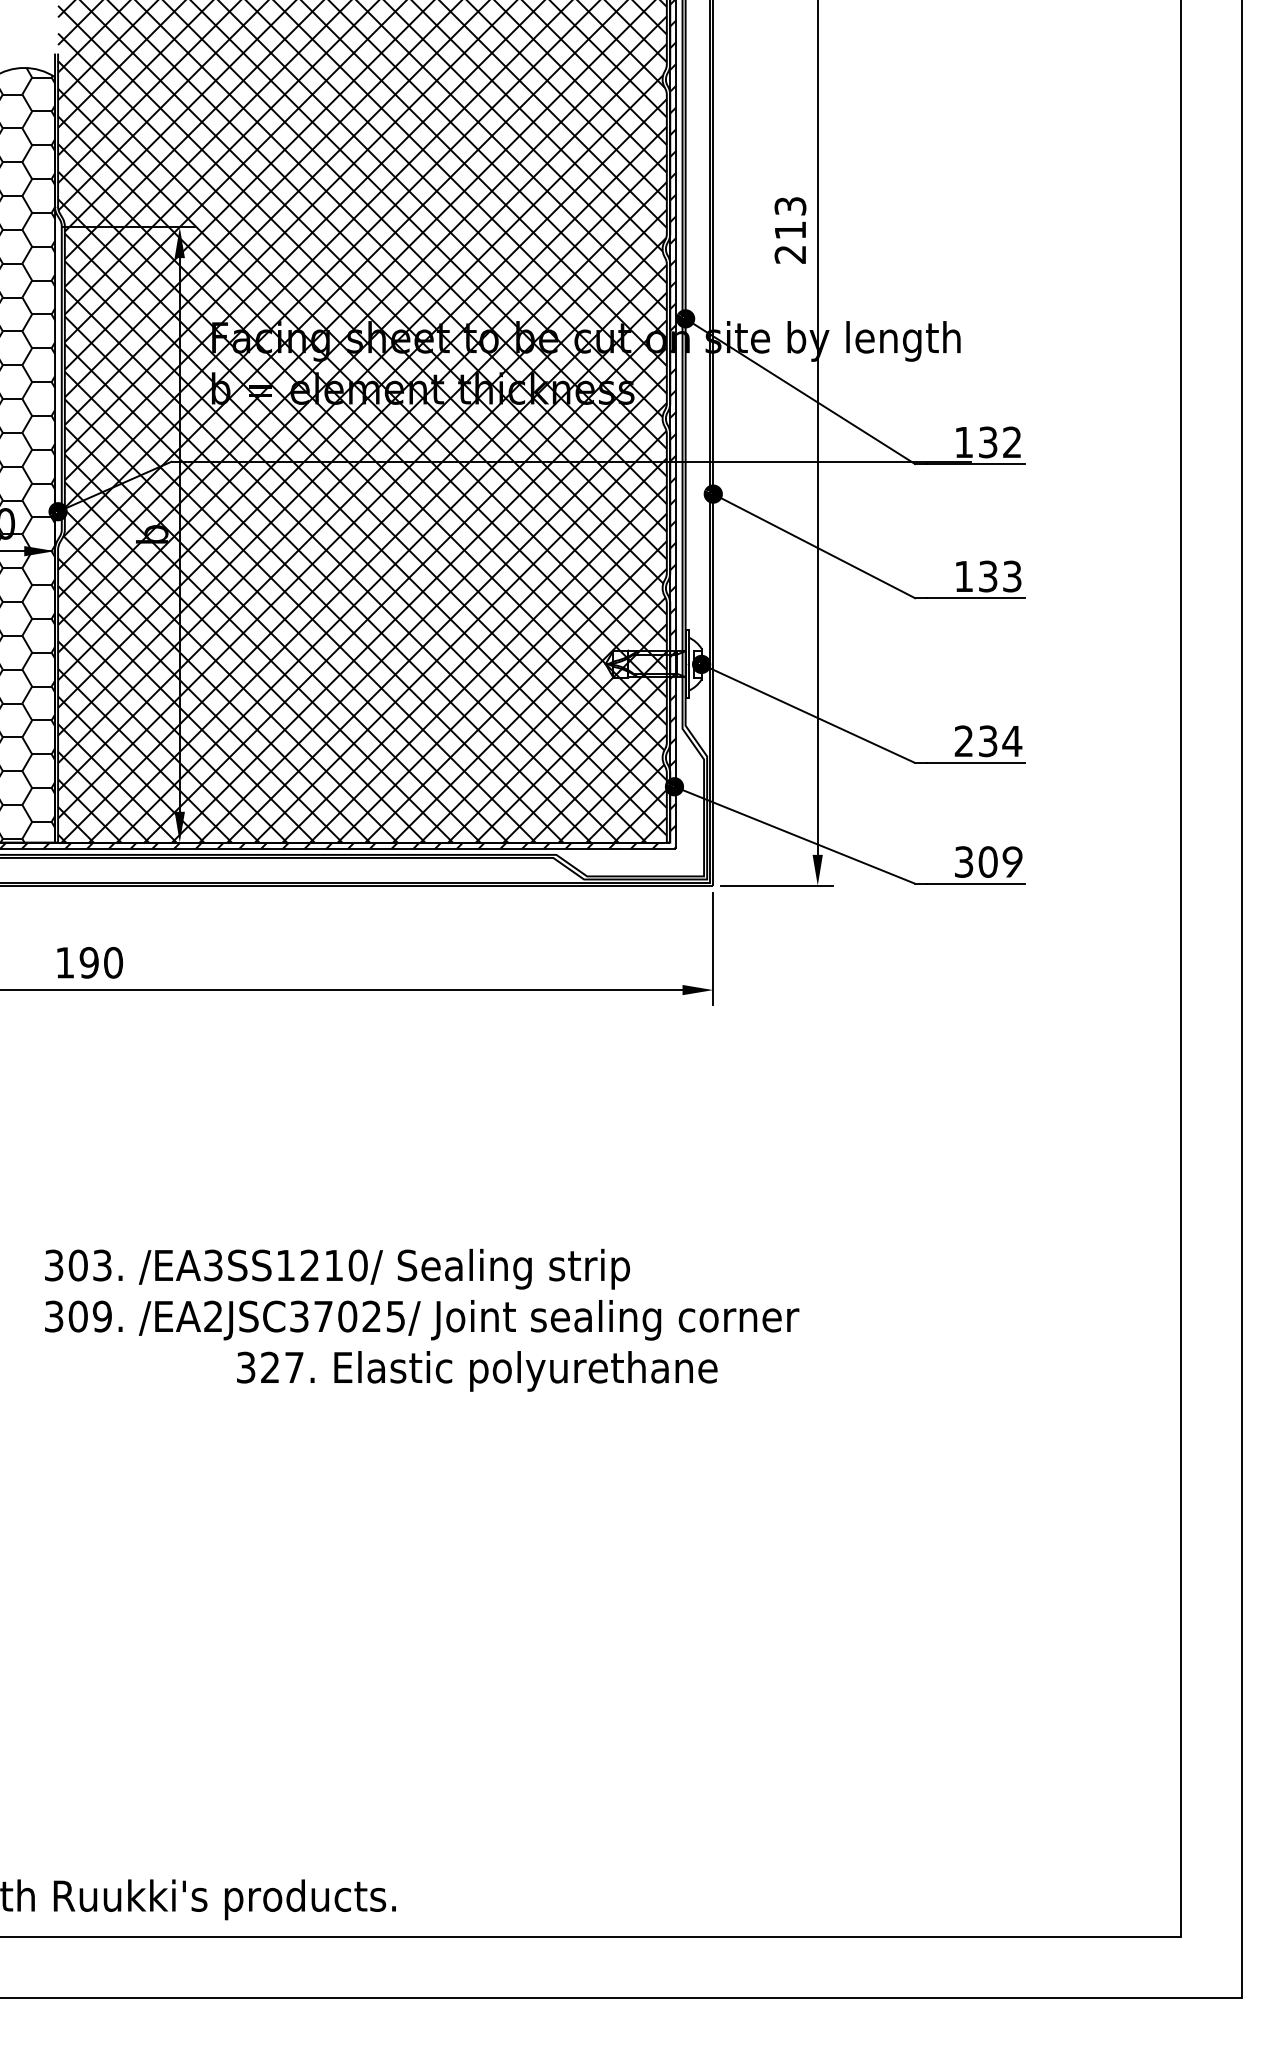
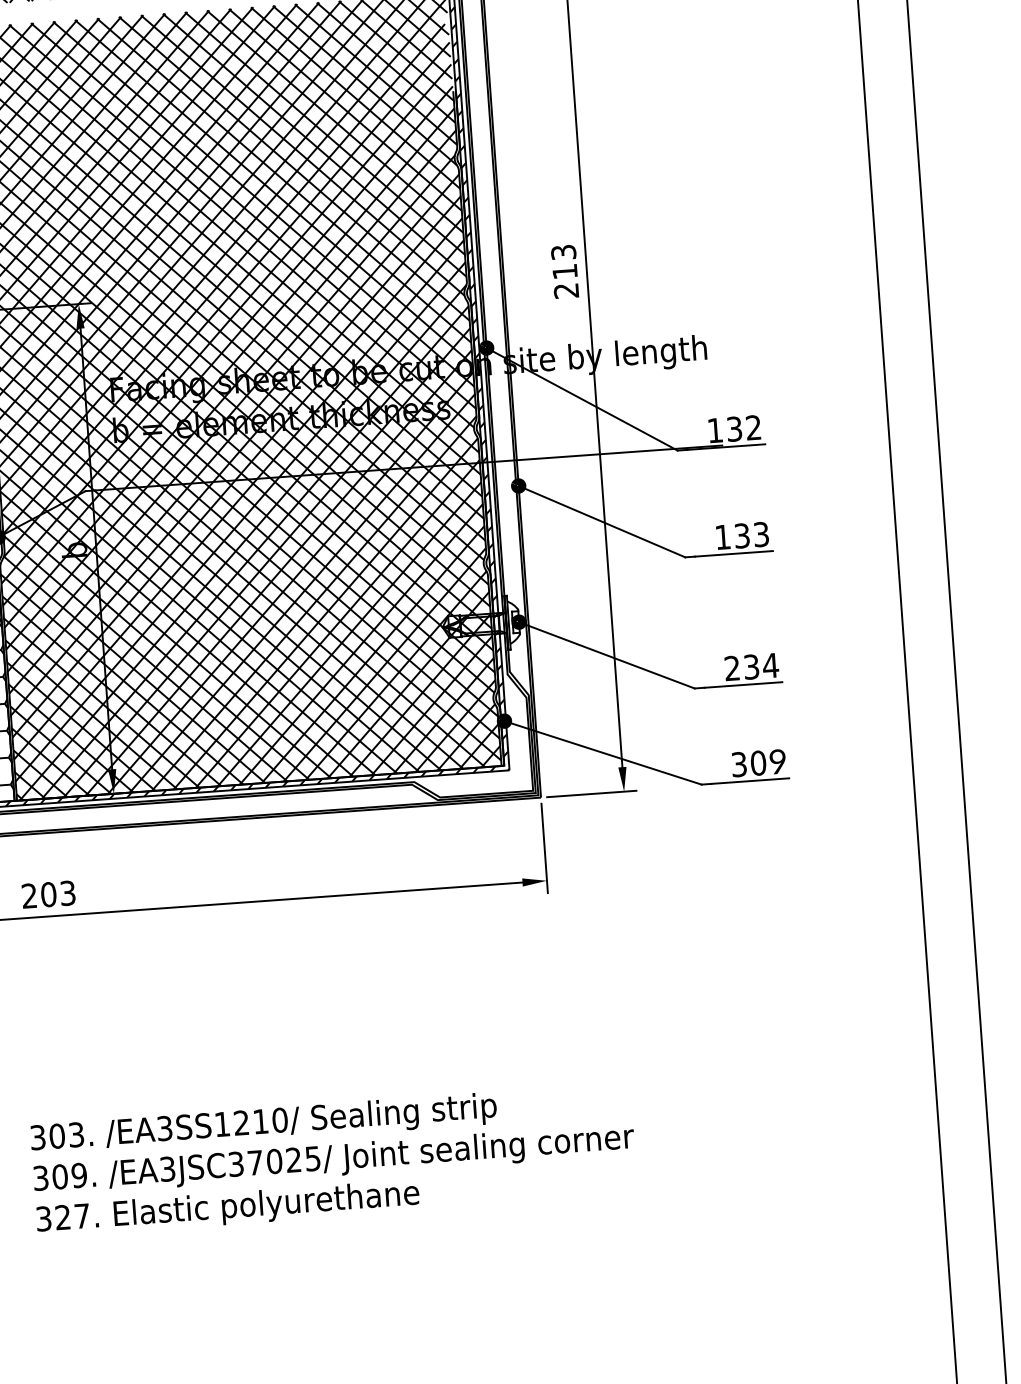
text: (89, 962) -> (48, 894), 190 -> 203
text: (213, 1316) -> (167, 1169), /EA2JSC37025/ -> /EA3JSC37025/
text: (477, 1371) -> (228, 1208), moved

